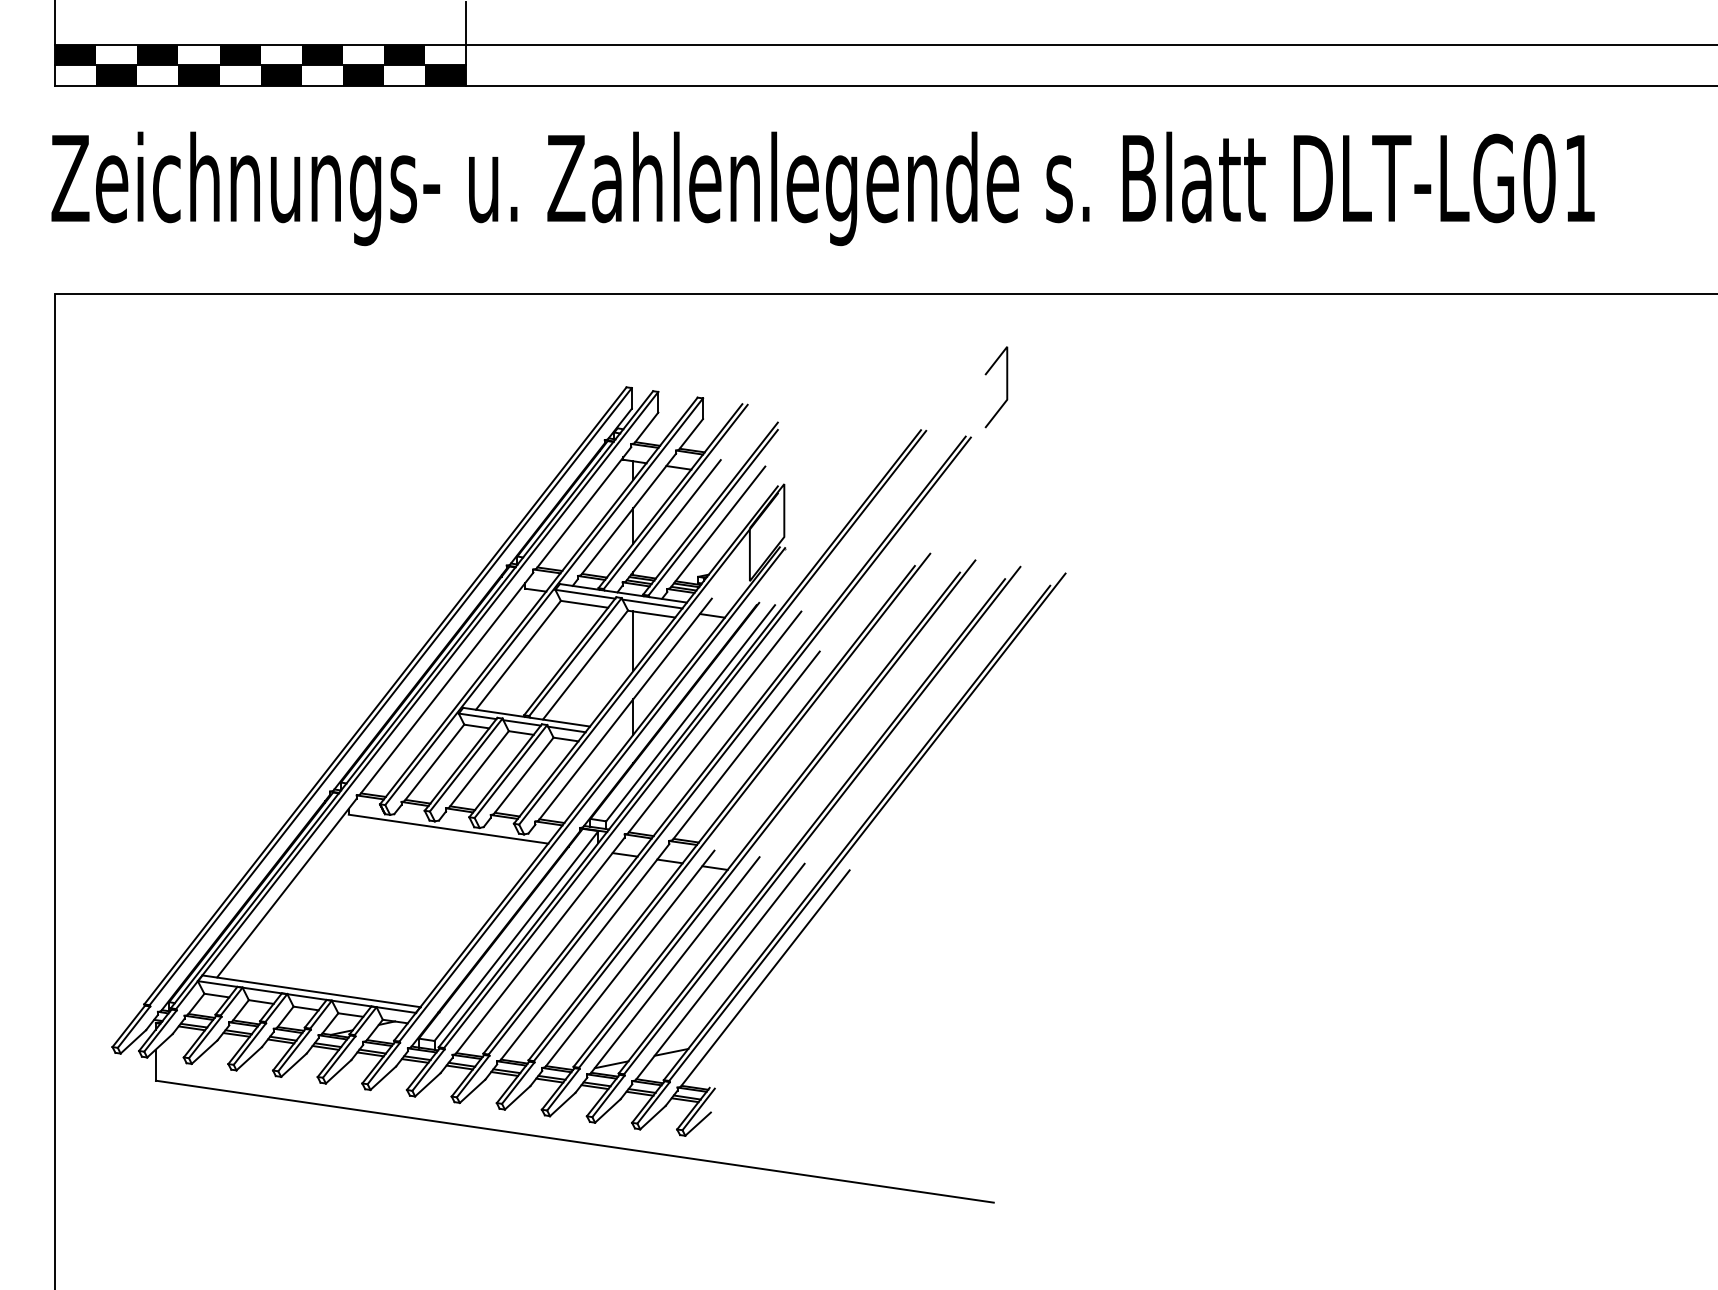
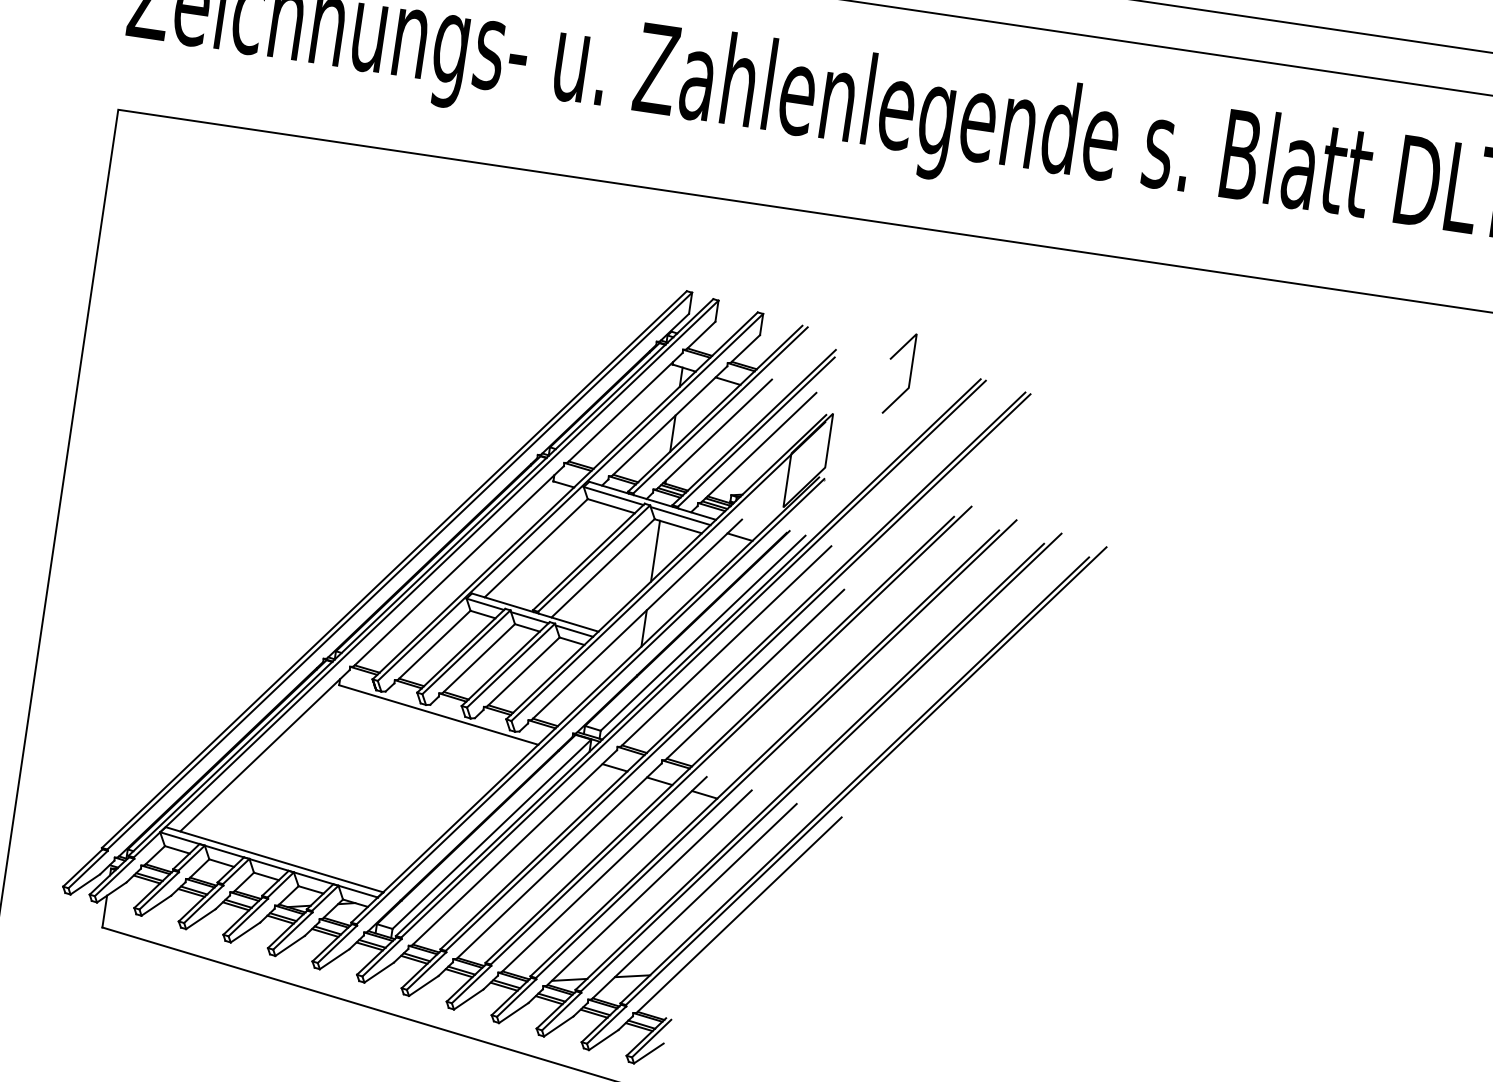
line: (1006, 387) -> (909, 375), moved

